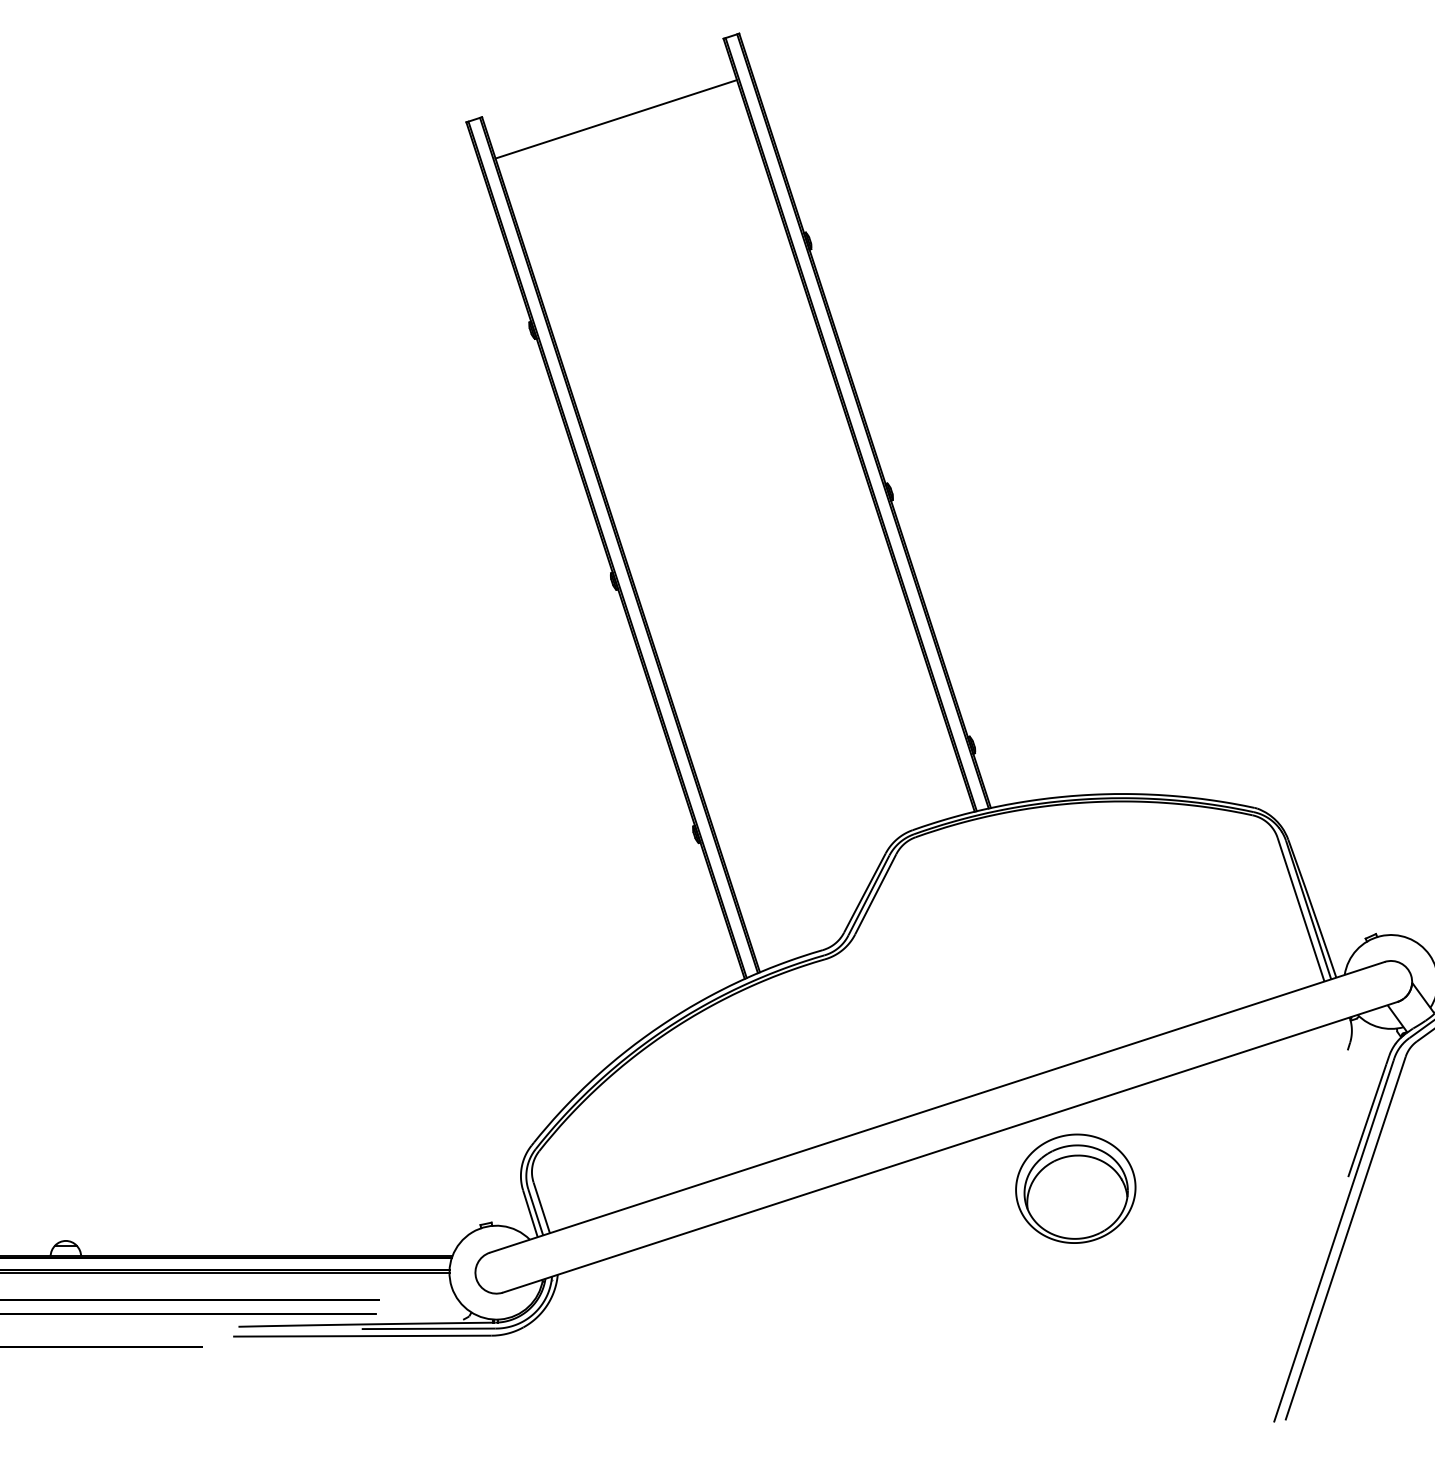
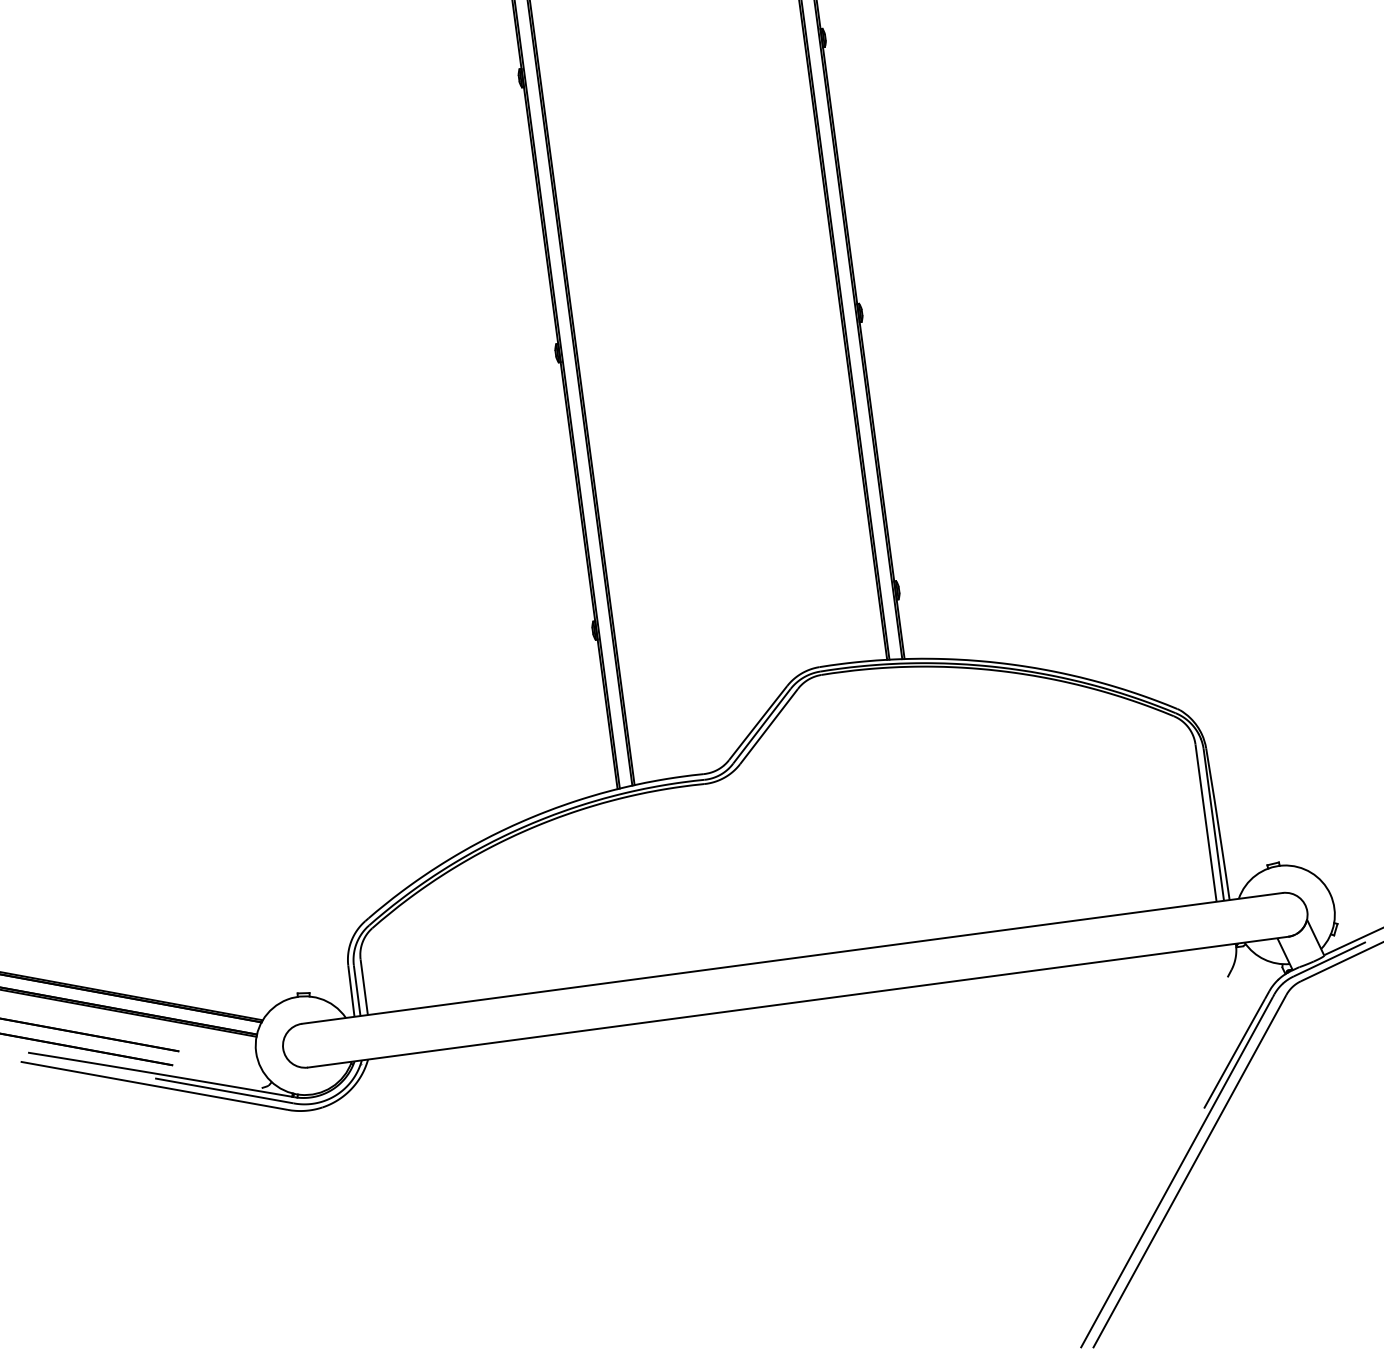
part: (1075, 1188) -> (919, 1068), removed

